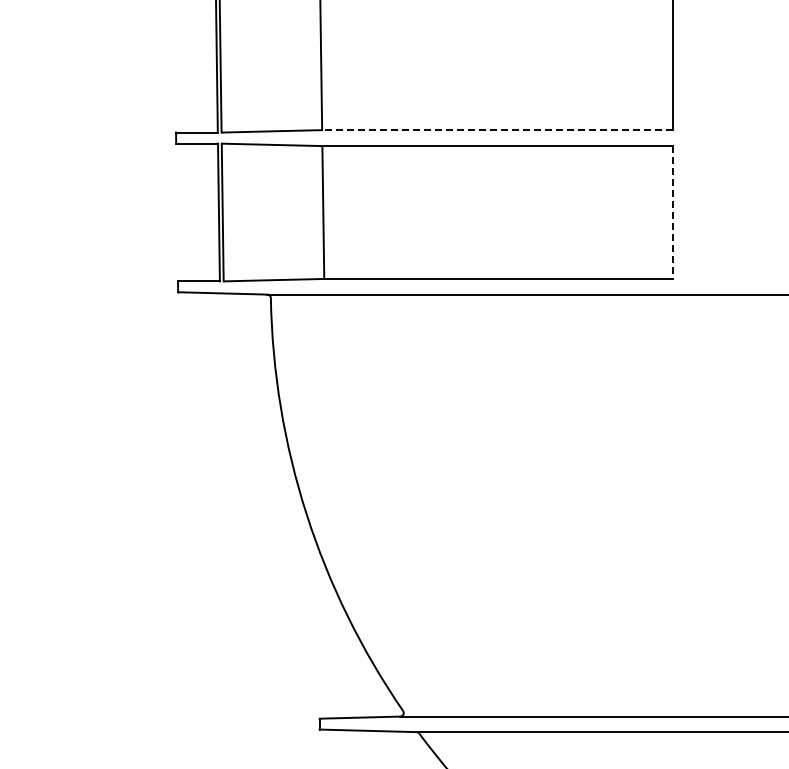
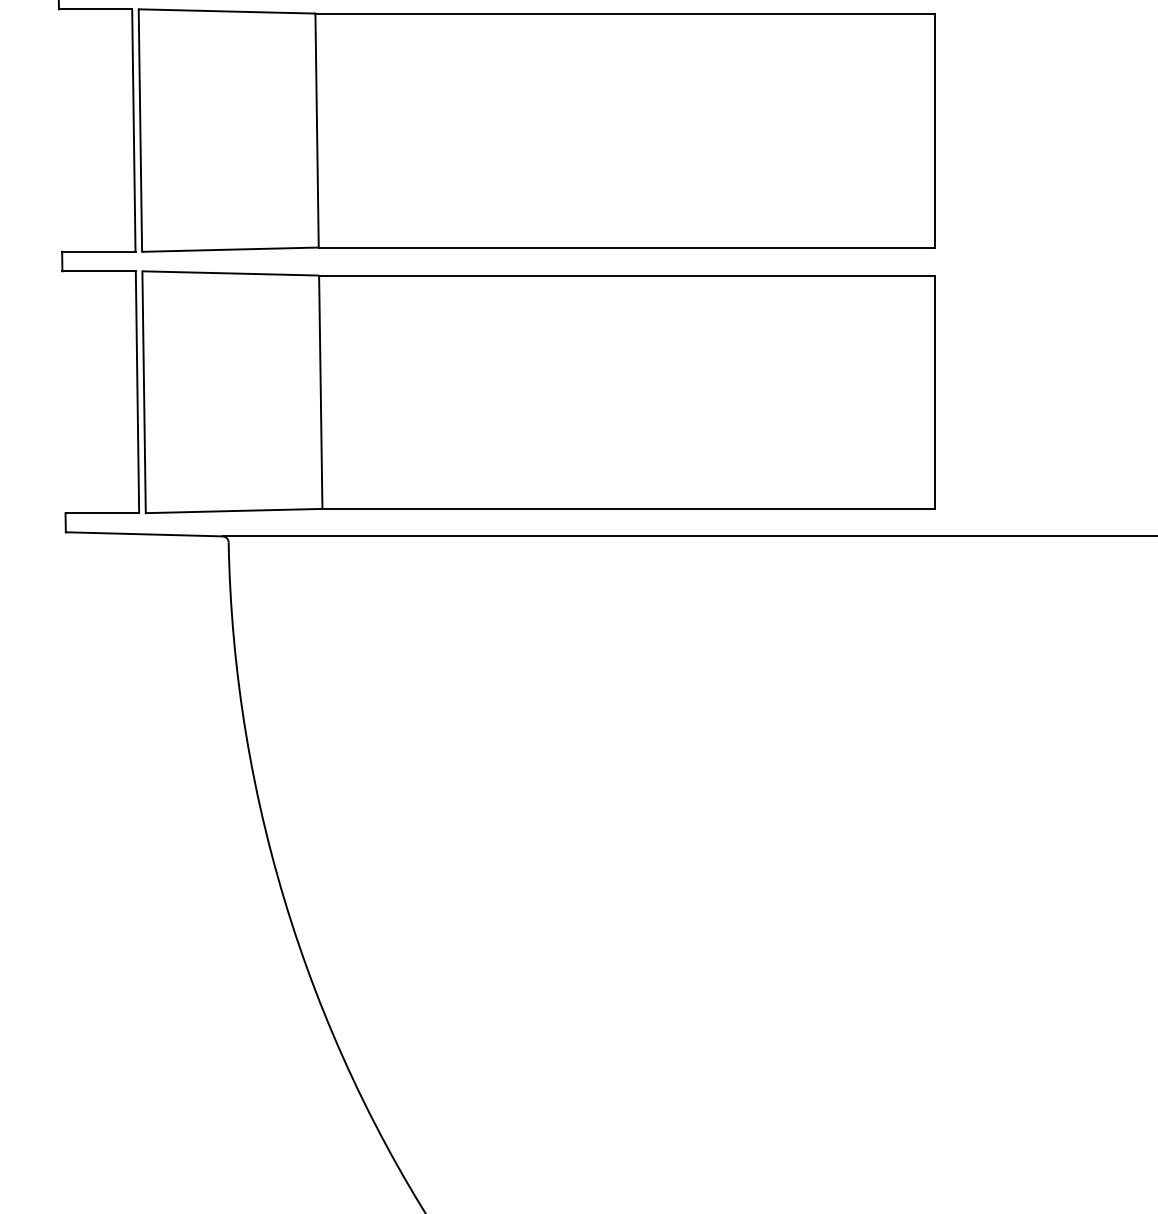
line: (497, 130) -> (626, 248), dashed -> solid
line: (673, 213) -> (935, 393), dashed -> solid

